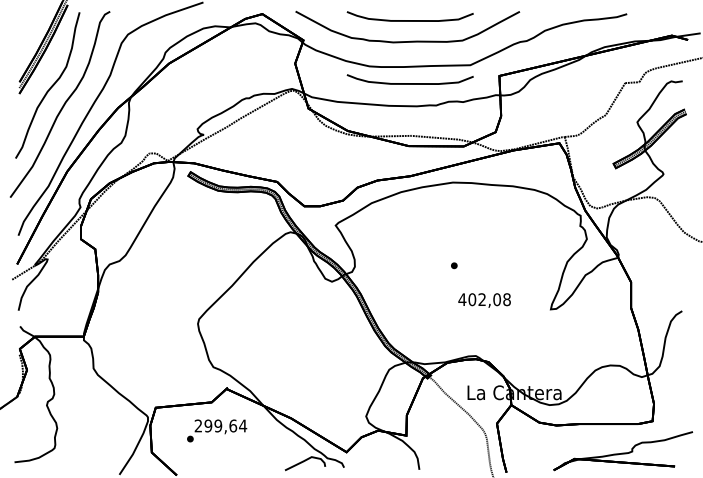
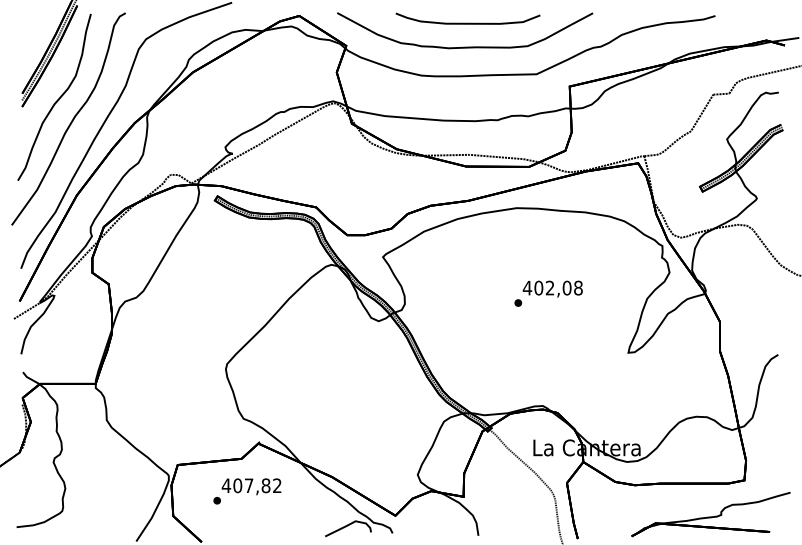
curve: (409, 83) -> (467, 95), removed
text: (484, 300) -> (552, 289), moved
text: (220, 425) -> (251, 485), 299,64 -> 407,82

